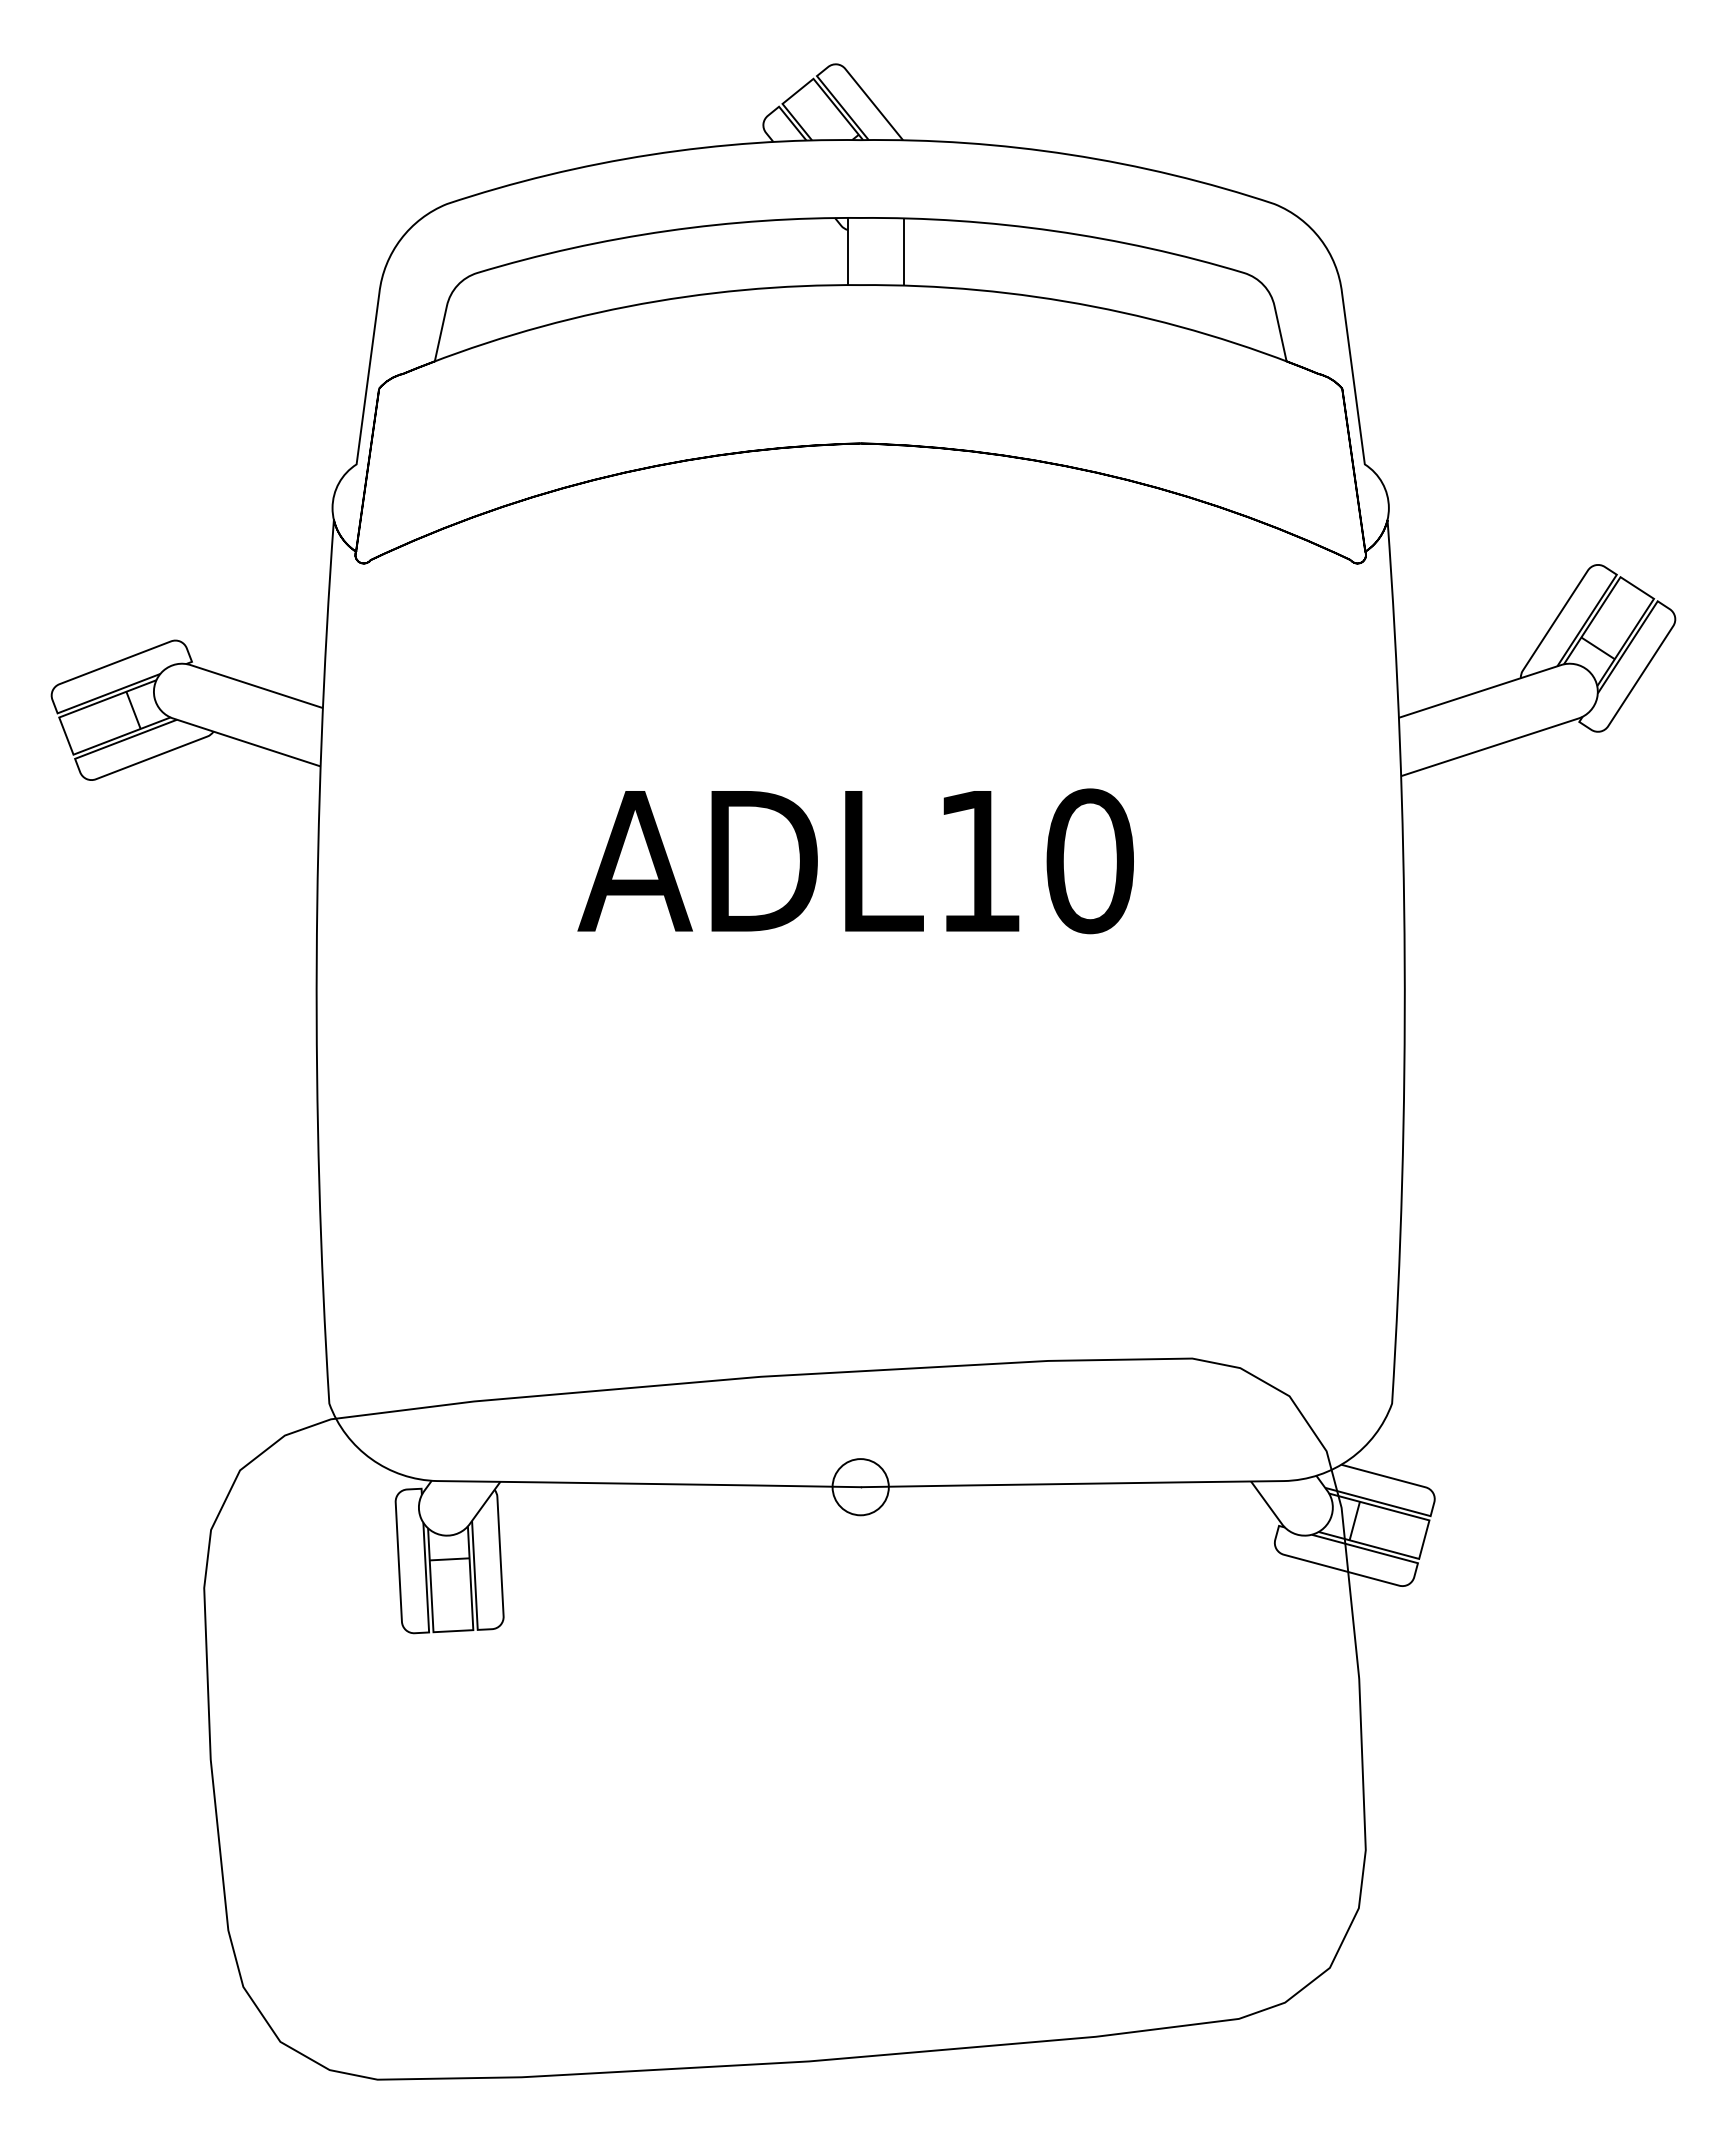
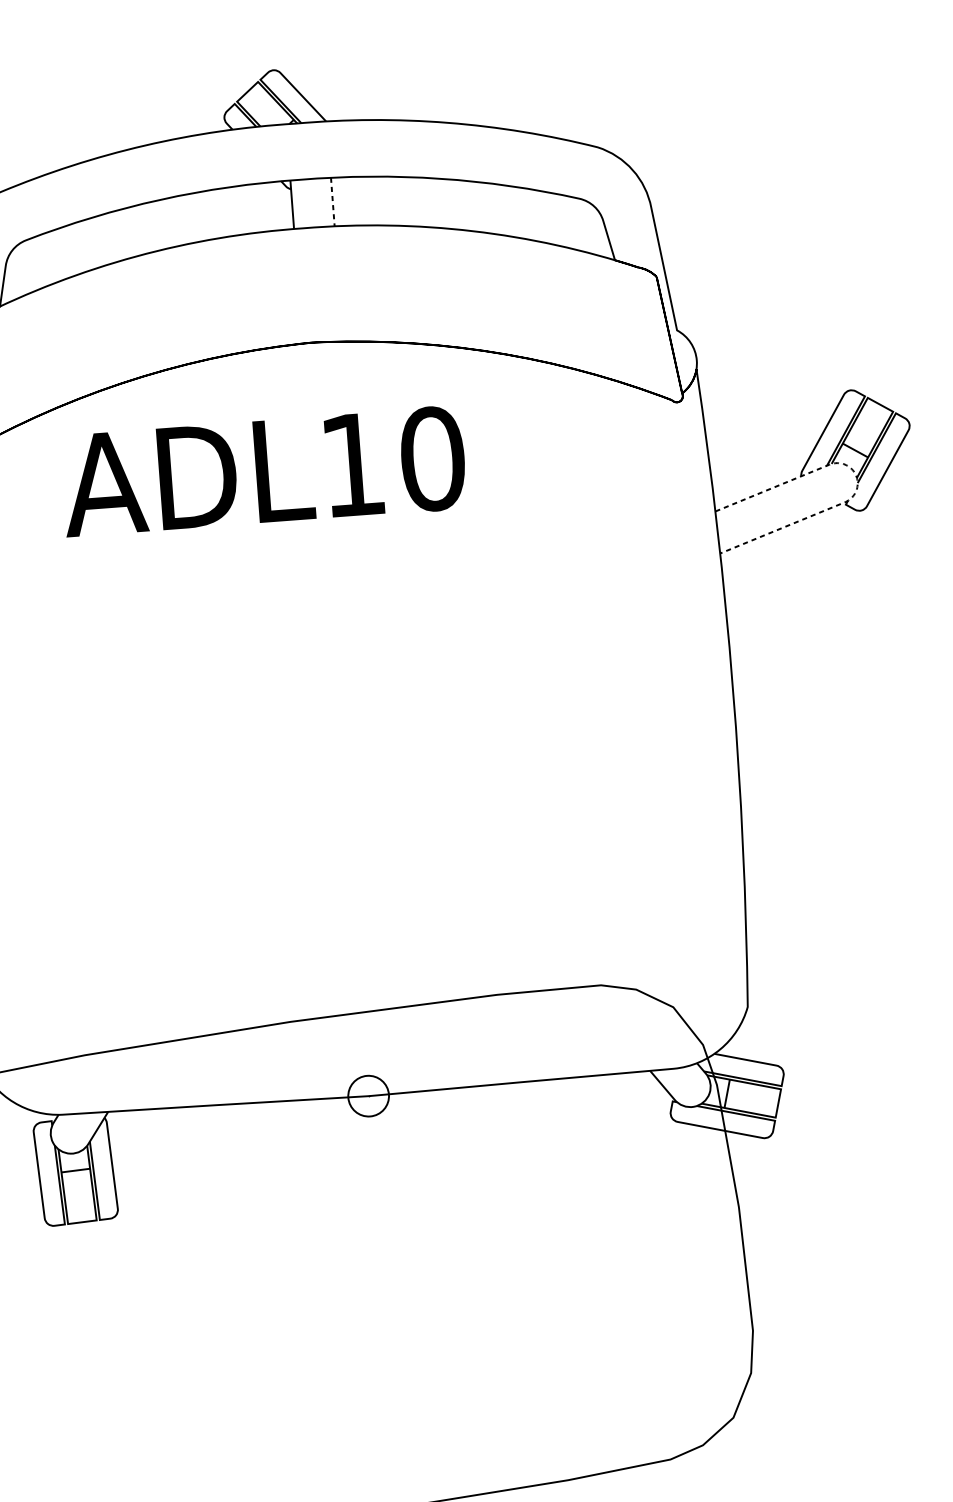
line: (903, 251) -> (332, 201), solid -> dashed
line: (1597, 690) -> (857, 480), solid -> dashed
text: (855, 861) -> (263, 471), moved

